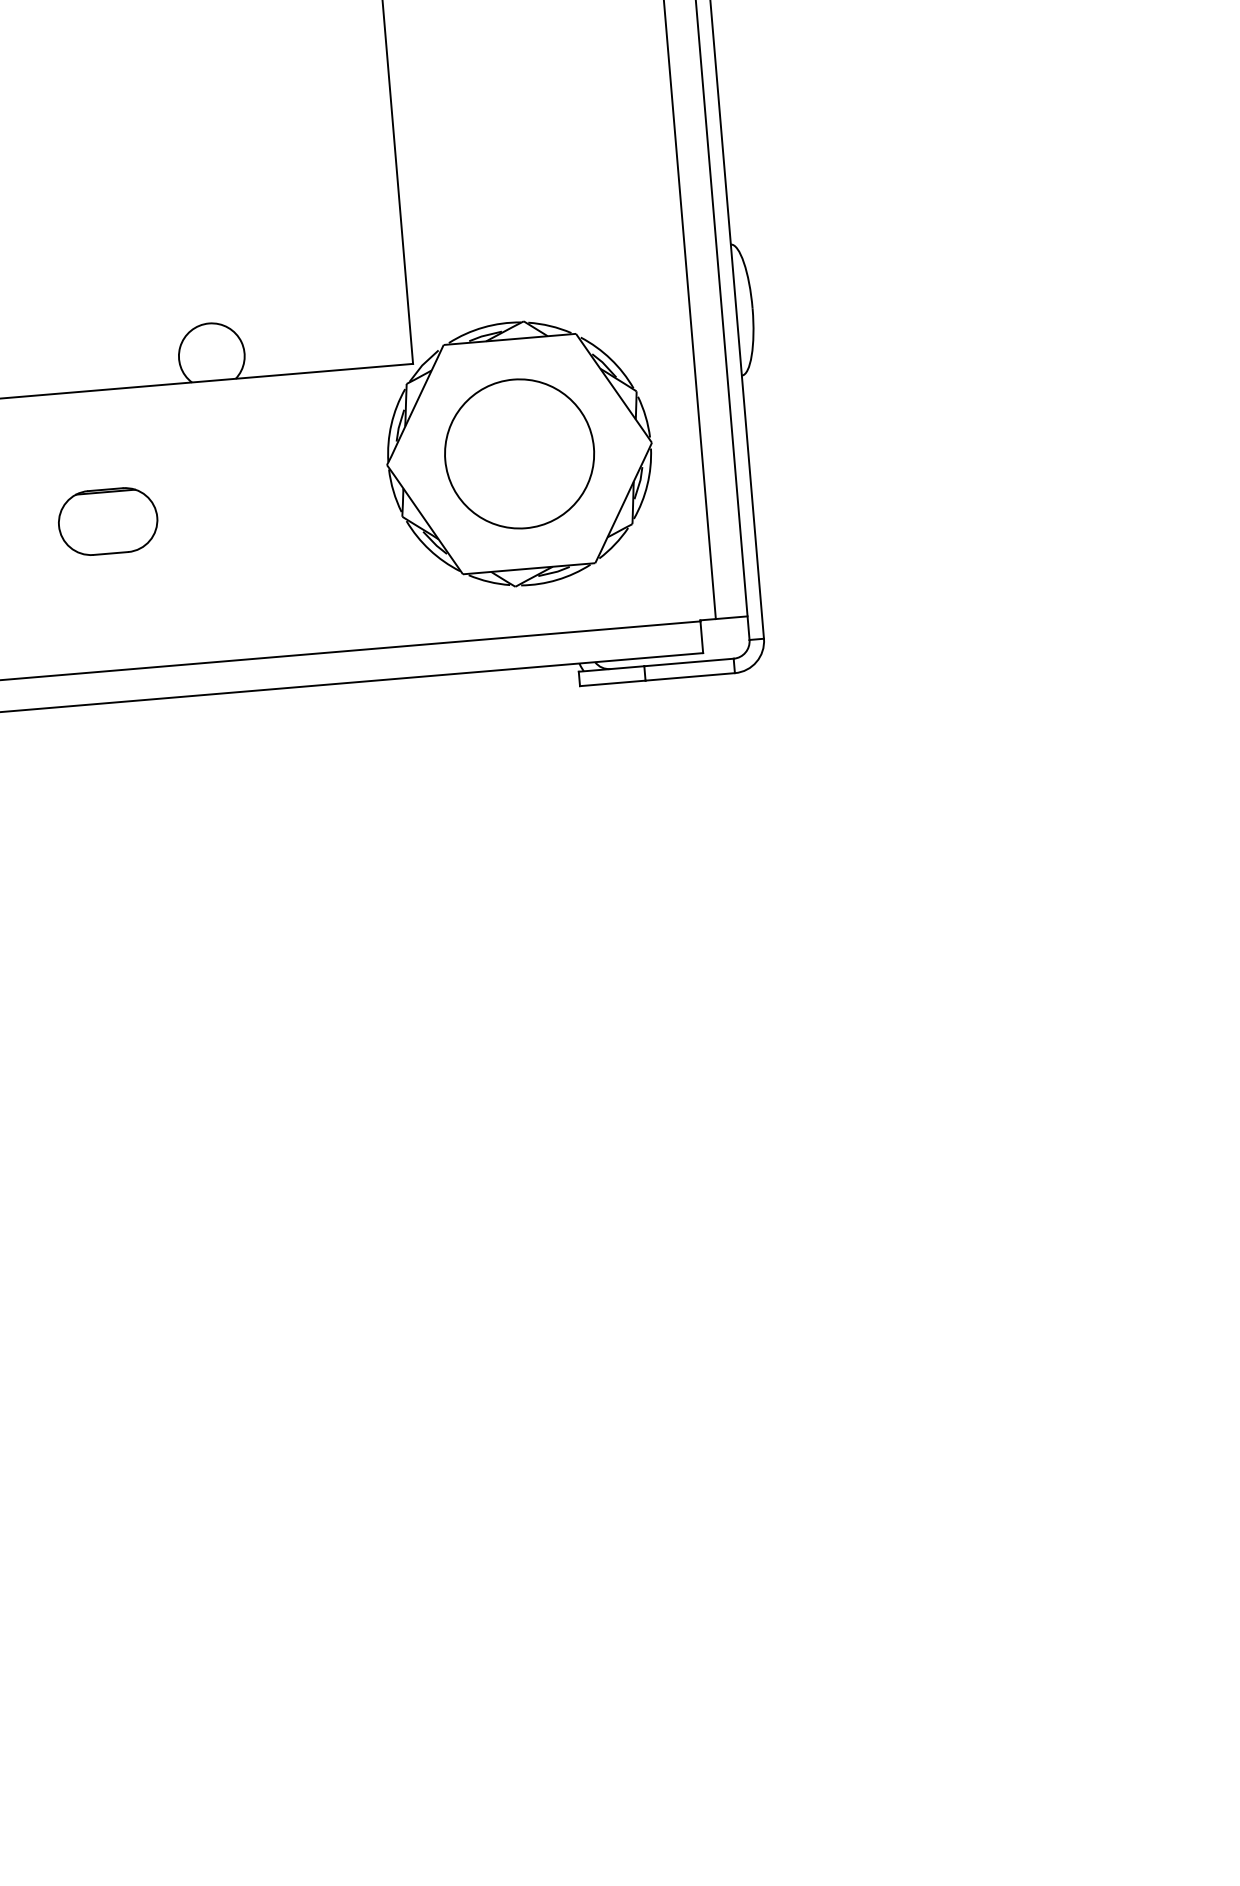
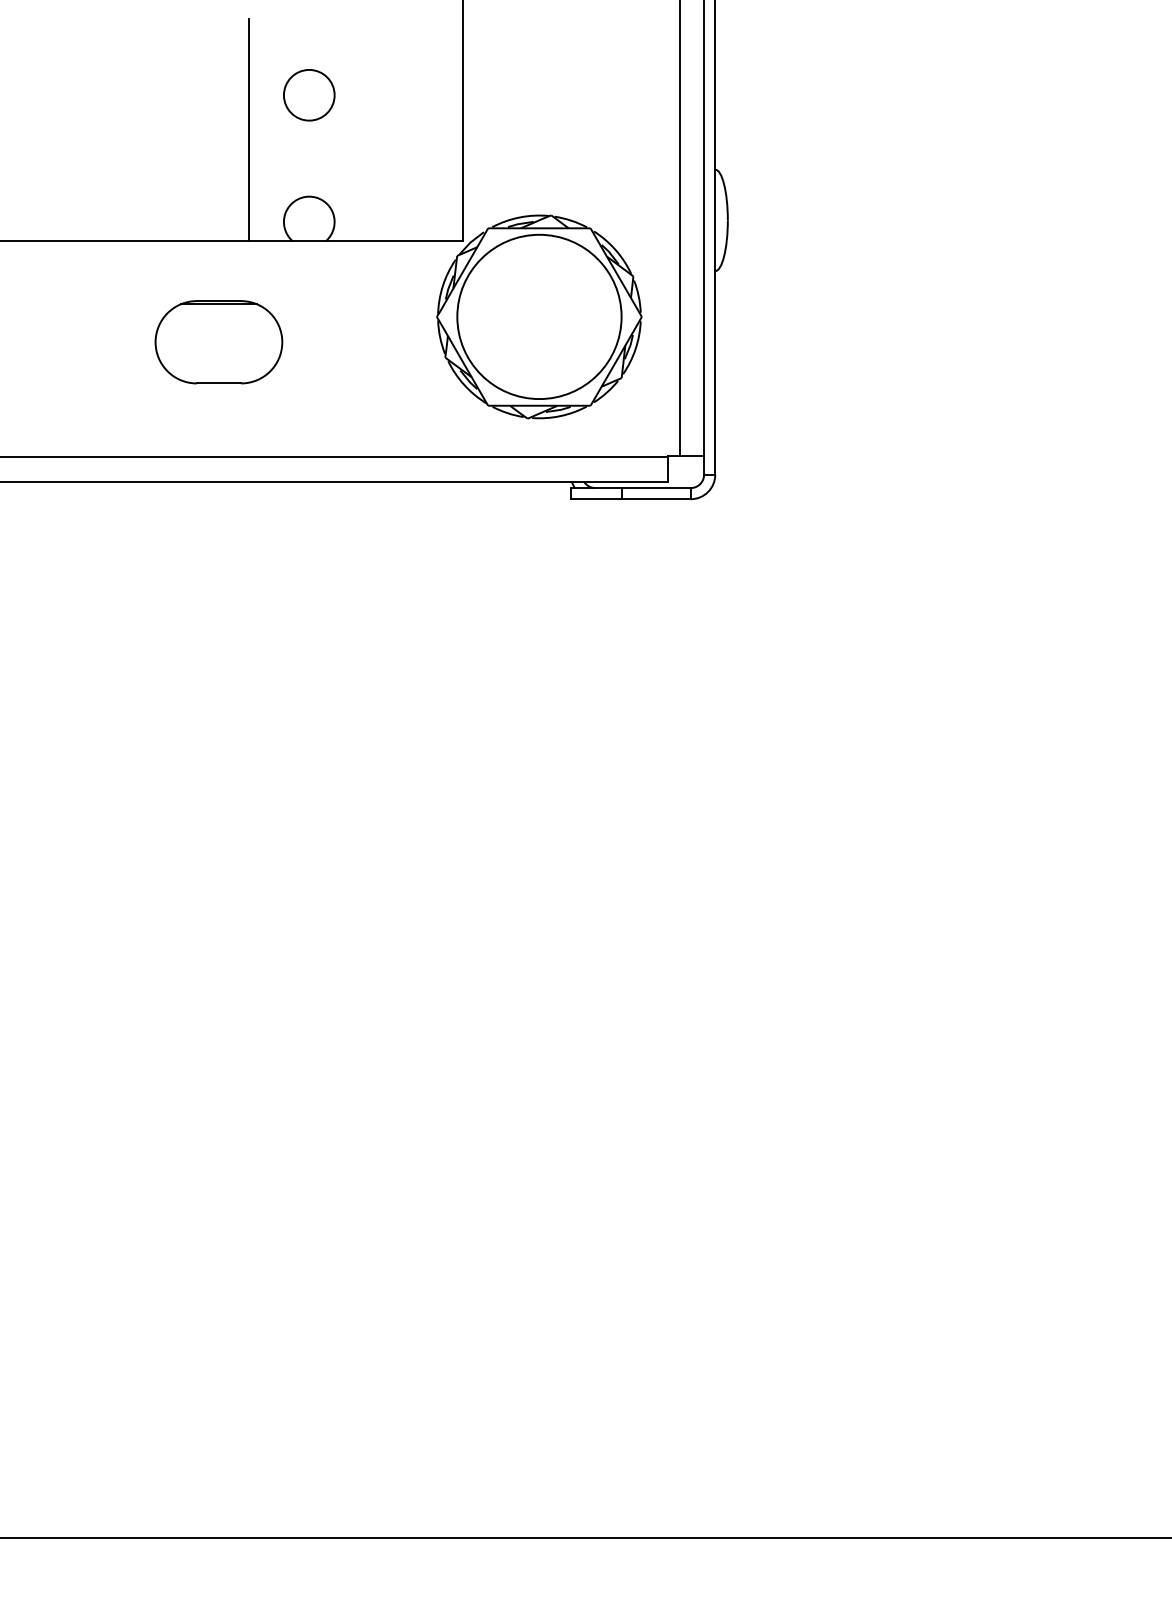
circle: (198, 192) -> (309, 95), added
line: (124, 243) -> (249, 129), added
circle: (519, 453) -> (539, 316), size x1.43
part: (107, 521) -> (218, 342), size x1.67

